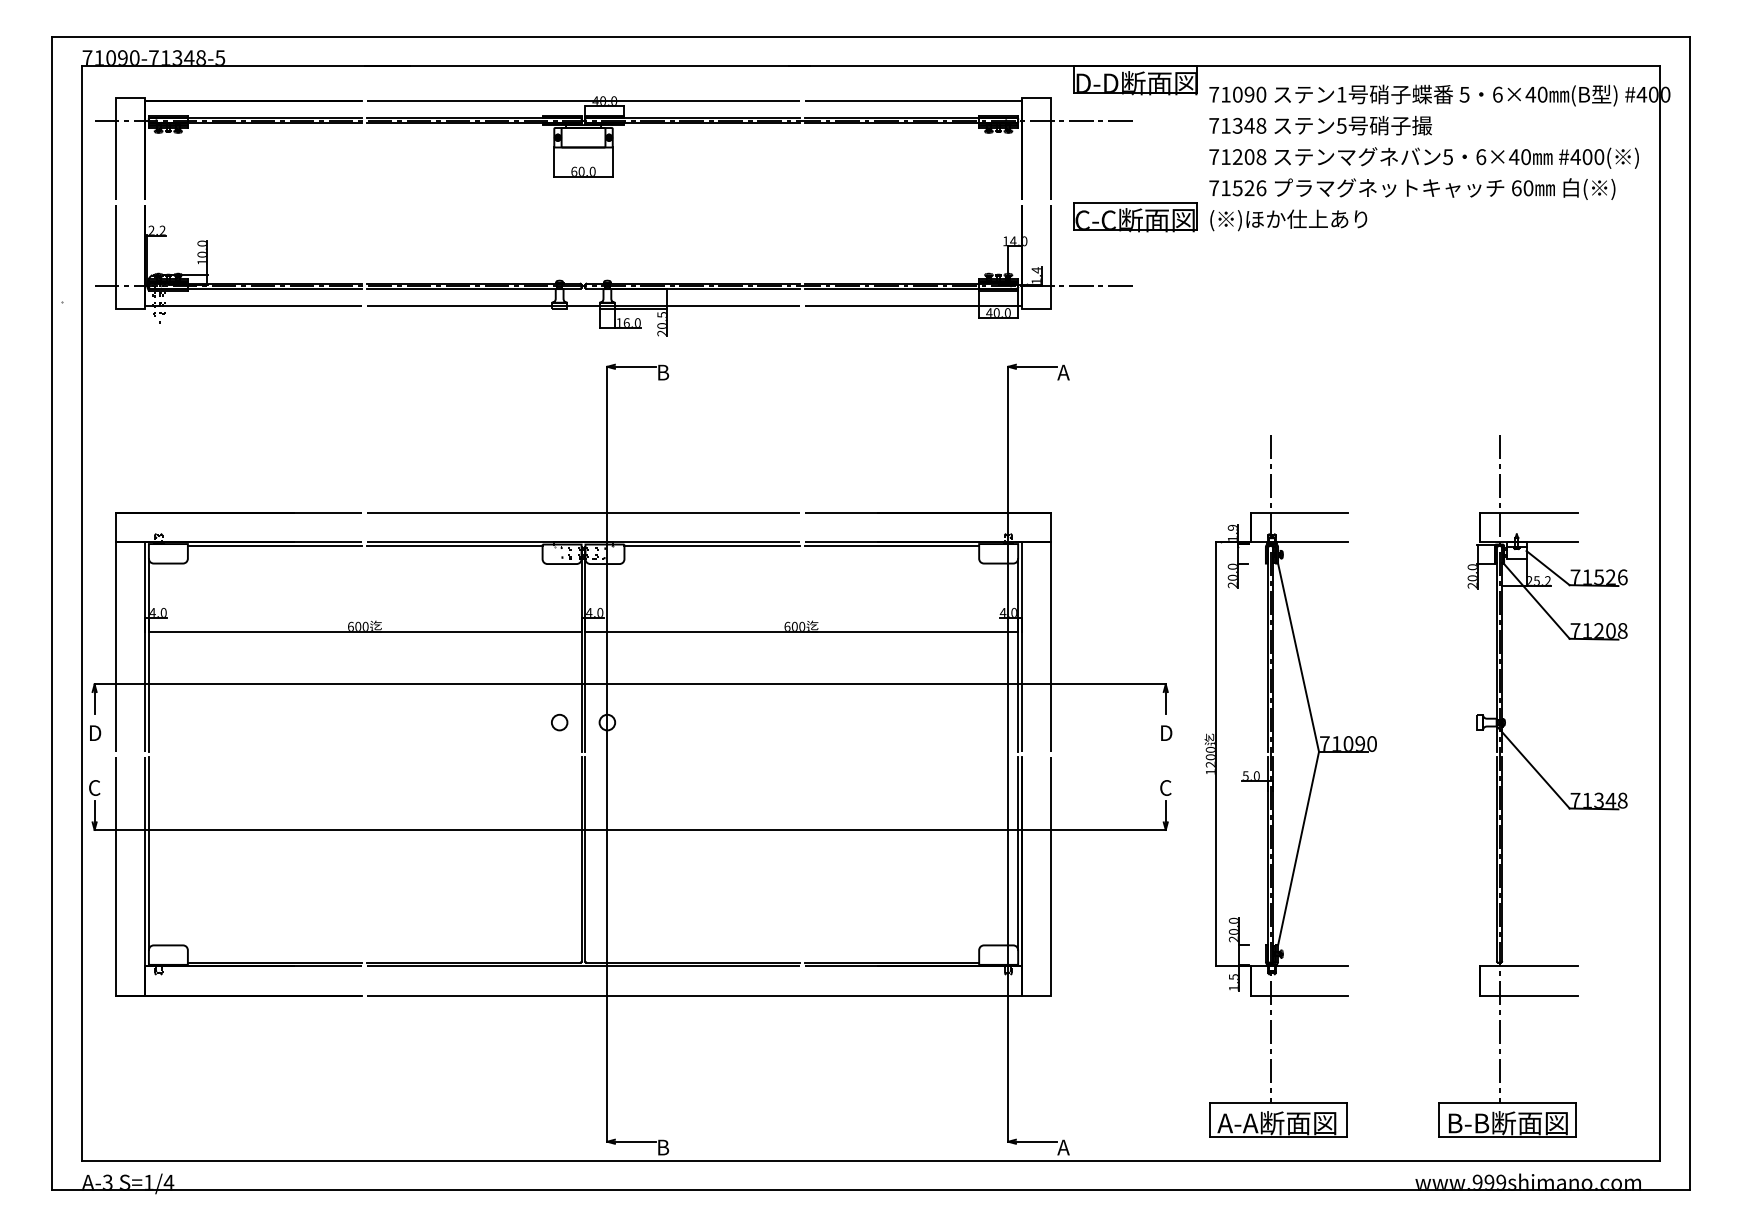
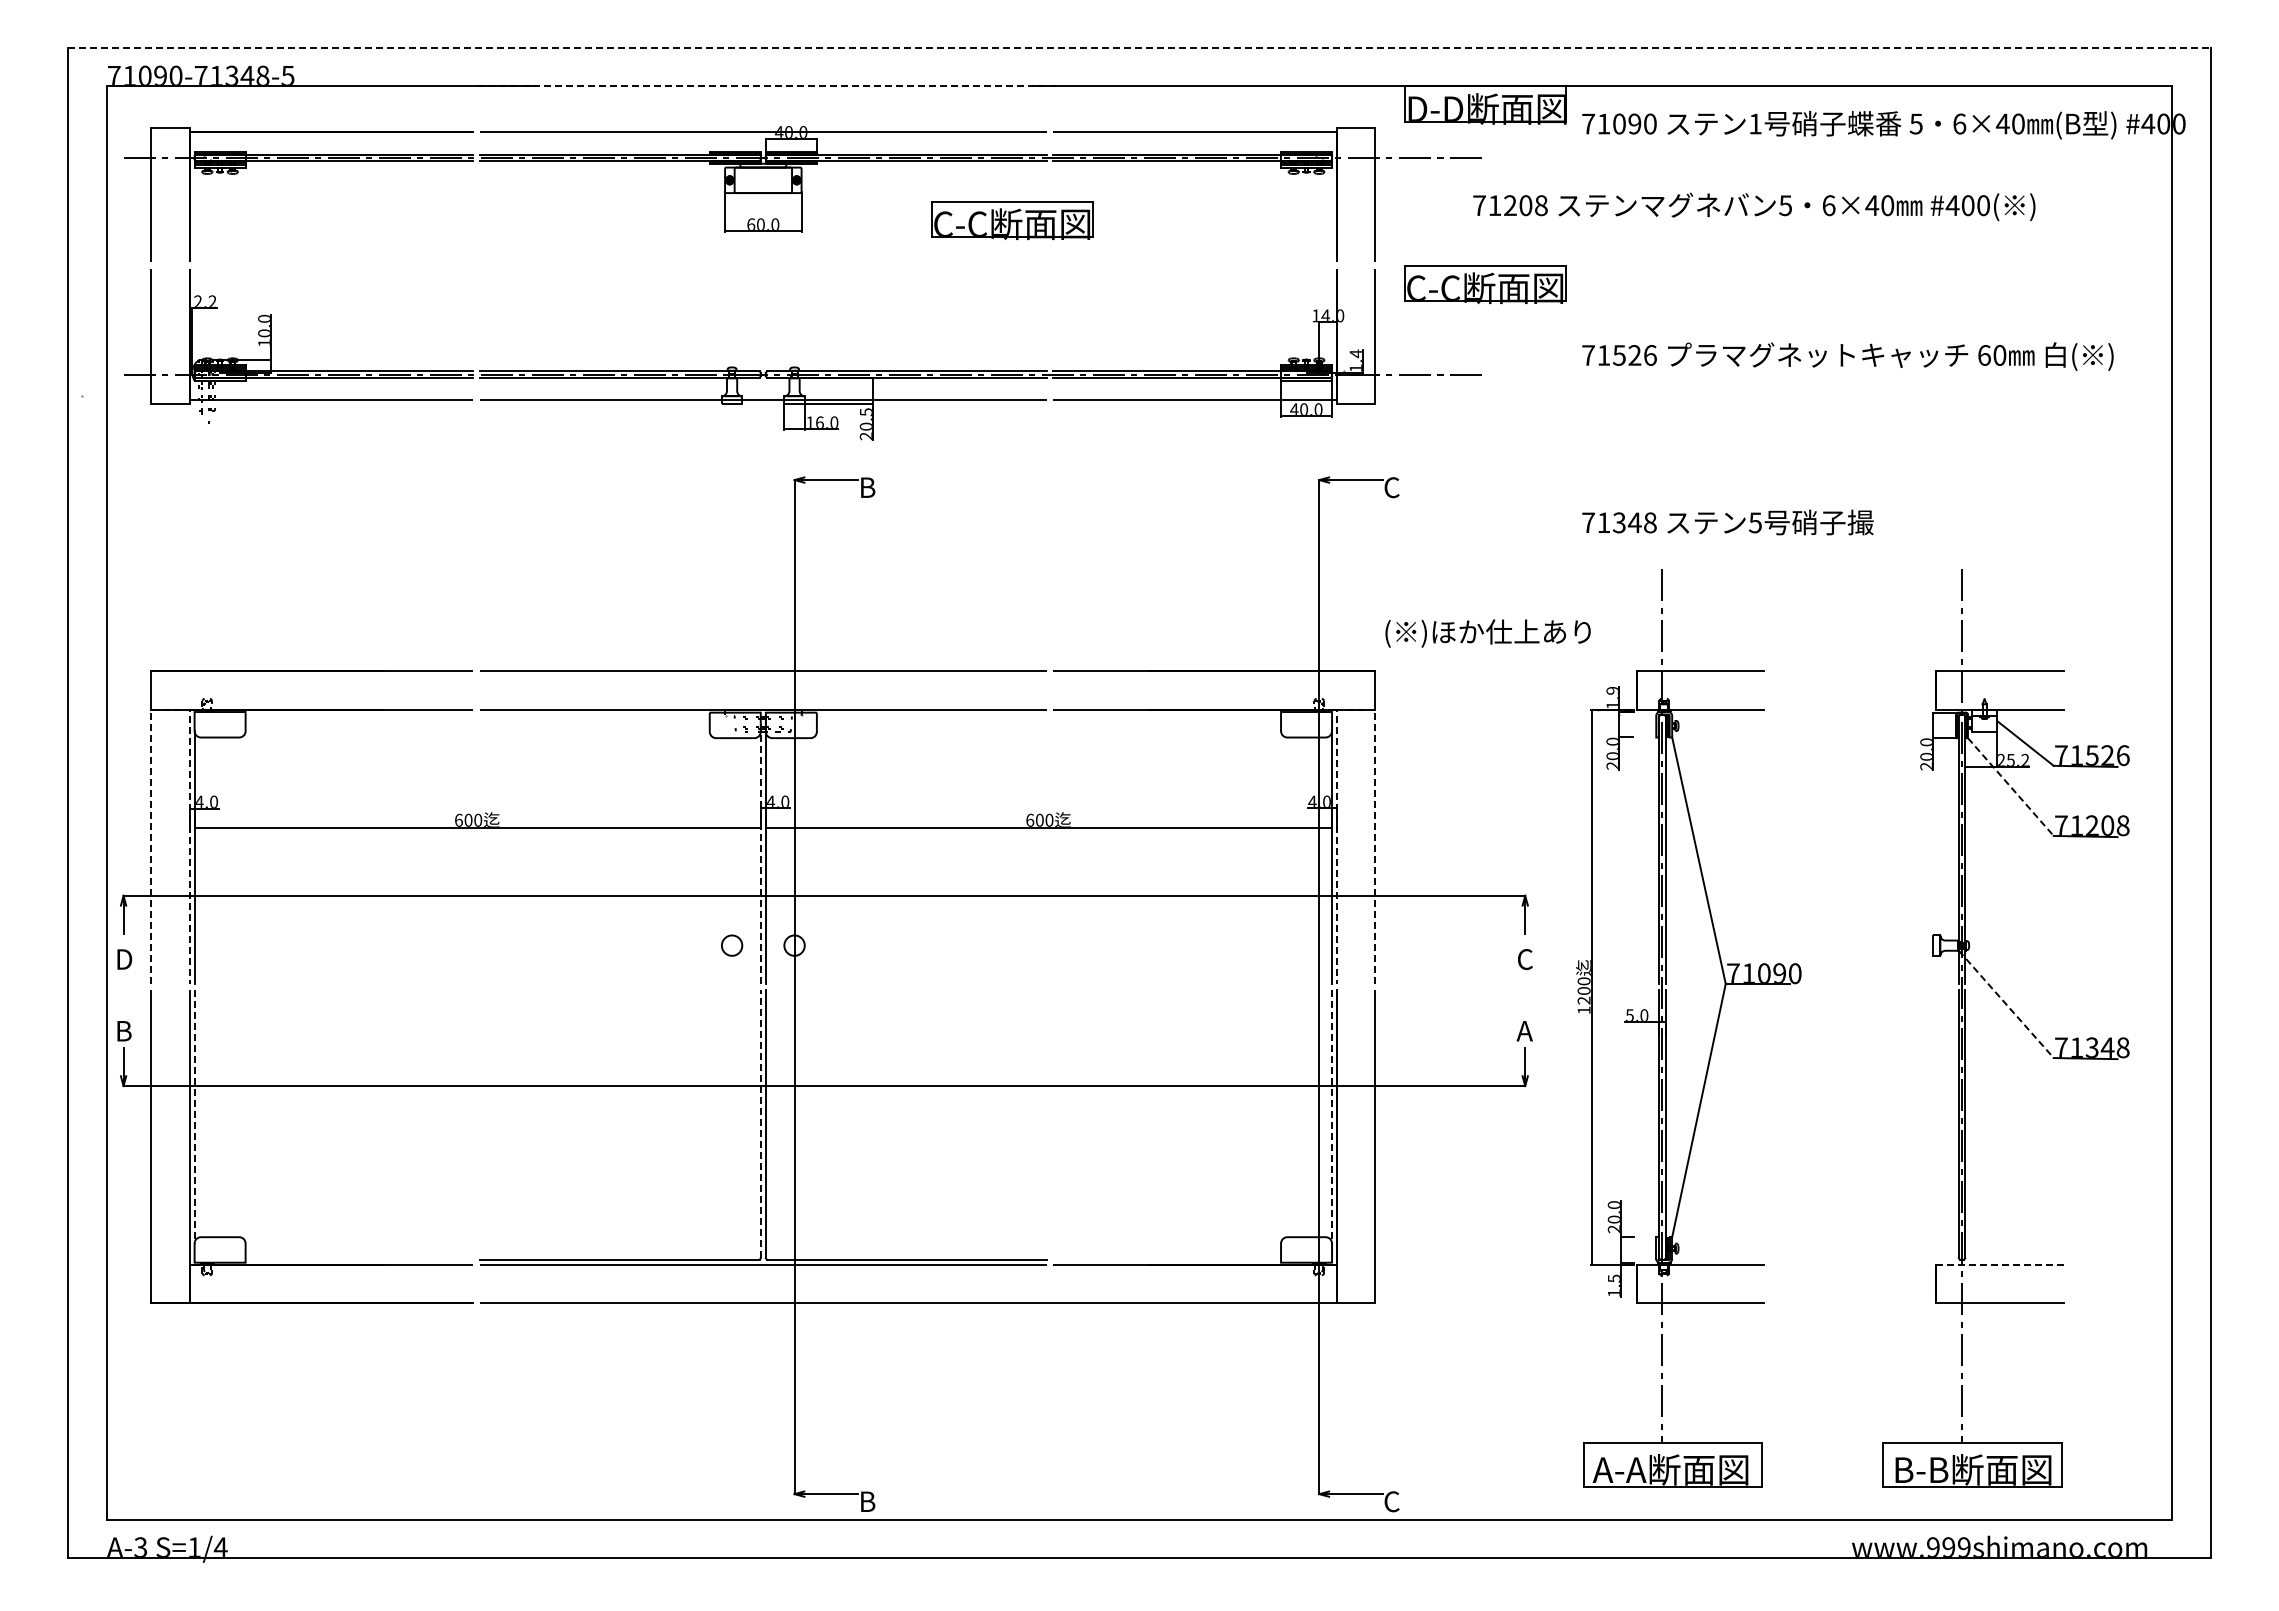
line: (871, 37) -> (1139, 48), solid -> dashed
line: (587, 66) -> (768, 86), solid -> dashed
text: (1320, 125) -> (1727, 522), moved
text: (1424, 157) -> (1754, 206), moved
part: (773, 168) -> (1012, 220), added
text: (1412, 189) -> (1847, 356), moved
text: (1288, 220) -> (1487, 633), moved
text: (1063, 372) -> (1391, 487), A -> C
line: (130, 542) -> (170, 709), solid -> dashed
line: (1036, 542) -> (1355, 709), solid -> dashed
line: (274, 545) -> (359, 714), removed
line: (454, 545) -> (594, 714), removed
line: (712, 545) -> (931, 714), removed
line: (892, 545) -> (1167, 714), removed
line: (1537, 601) -> (2011, 787), solid -> dashed
line: (581, 649) -> (760, 850), solid -> dashed
text: (1165, 733) -> (1525, 959), D -> C
line: (1533, 767) -> (2006, 1004), solid -> dashed
text: (94, 787) -> (123, 1030), C -> B
text: (1165, 787) -> (1524, 1030), C -> A
line: (148, 853) -> (194, 1116), solid -> dashed
line: (1018, 853) -> (1332, 1116), solid -> dashed
line: (581, 858) -> (760, 1123), solid -> dashed
line: (274, 962) -> (359, 1259), removed
line: (892, 962) -> (1167, 1259), removed
line: (1528, 966) -> (2000, 1264), solid -> dashed
text: (1063, 1147) -> (1391, 1501), A -> C

